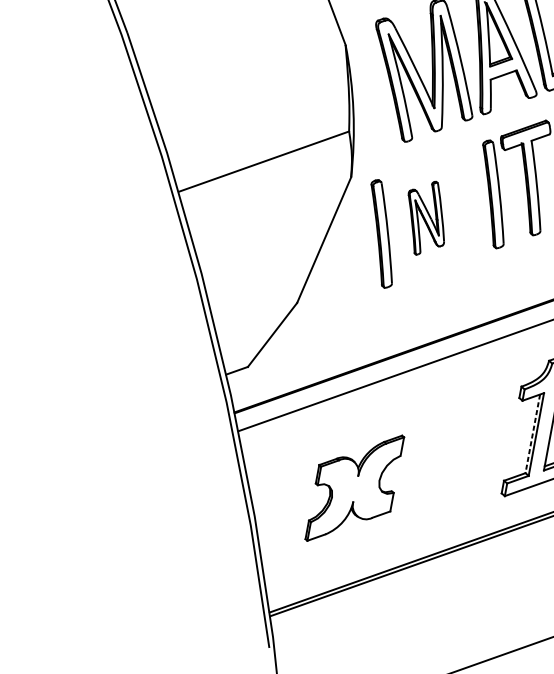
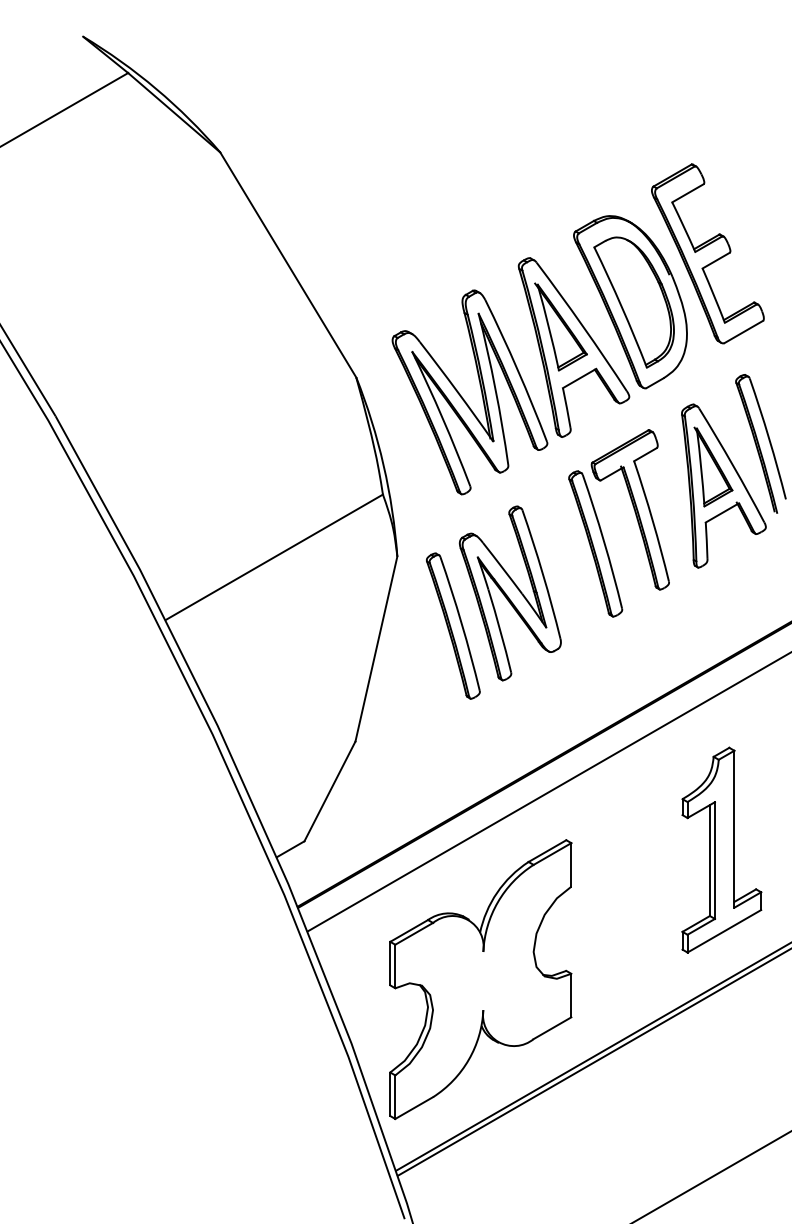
part: (425, 218) -> (509, 593), size x1.67
line: (532, 434) -> (709, 861), dashed -> solid
part: (354, 488) -> (480, 979), size x1.67

